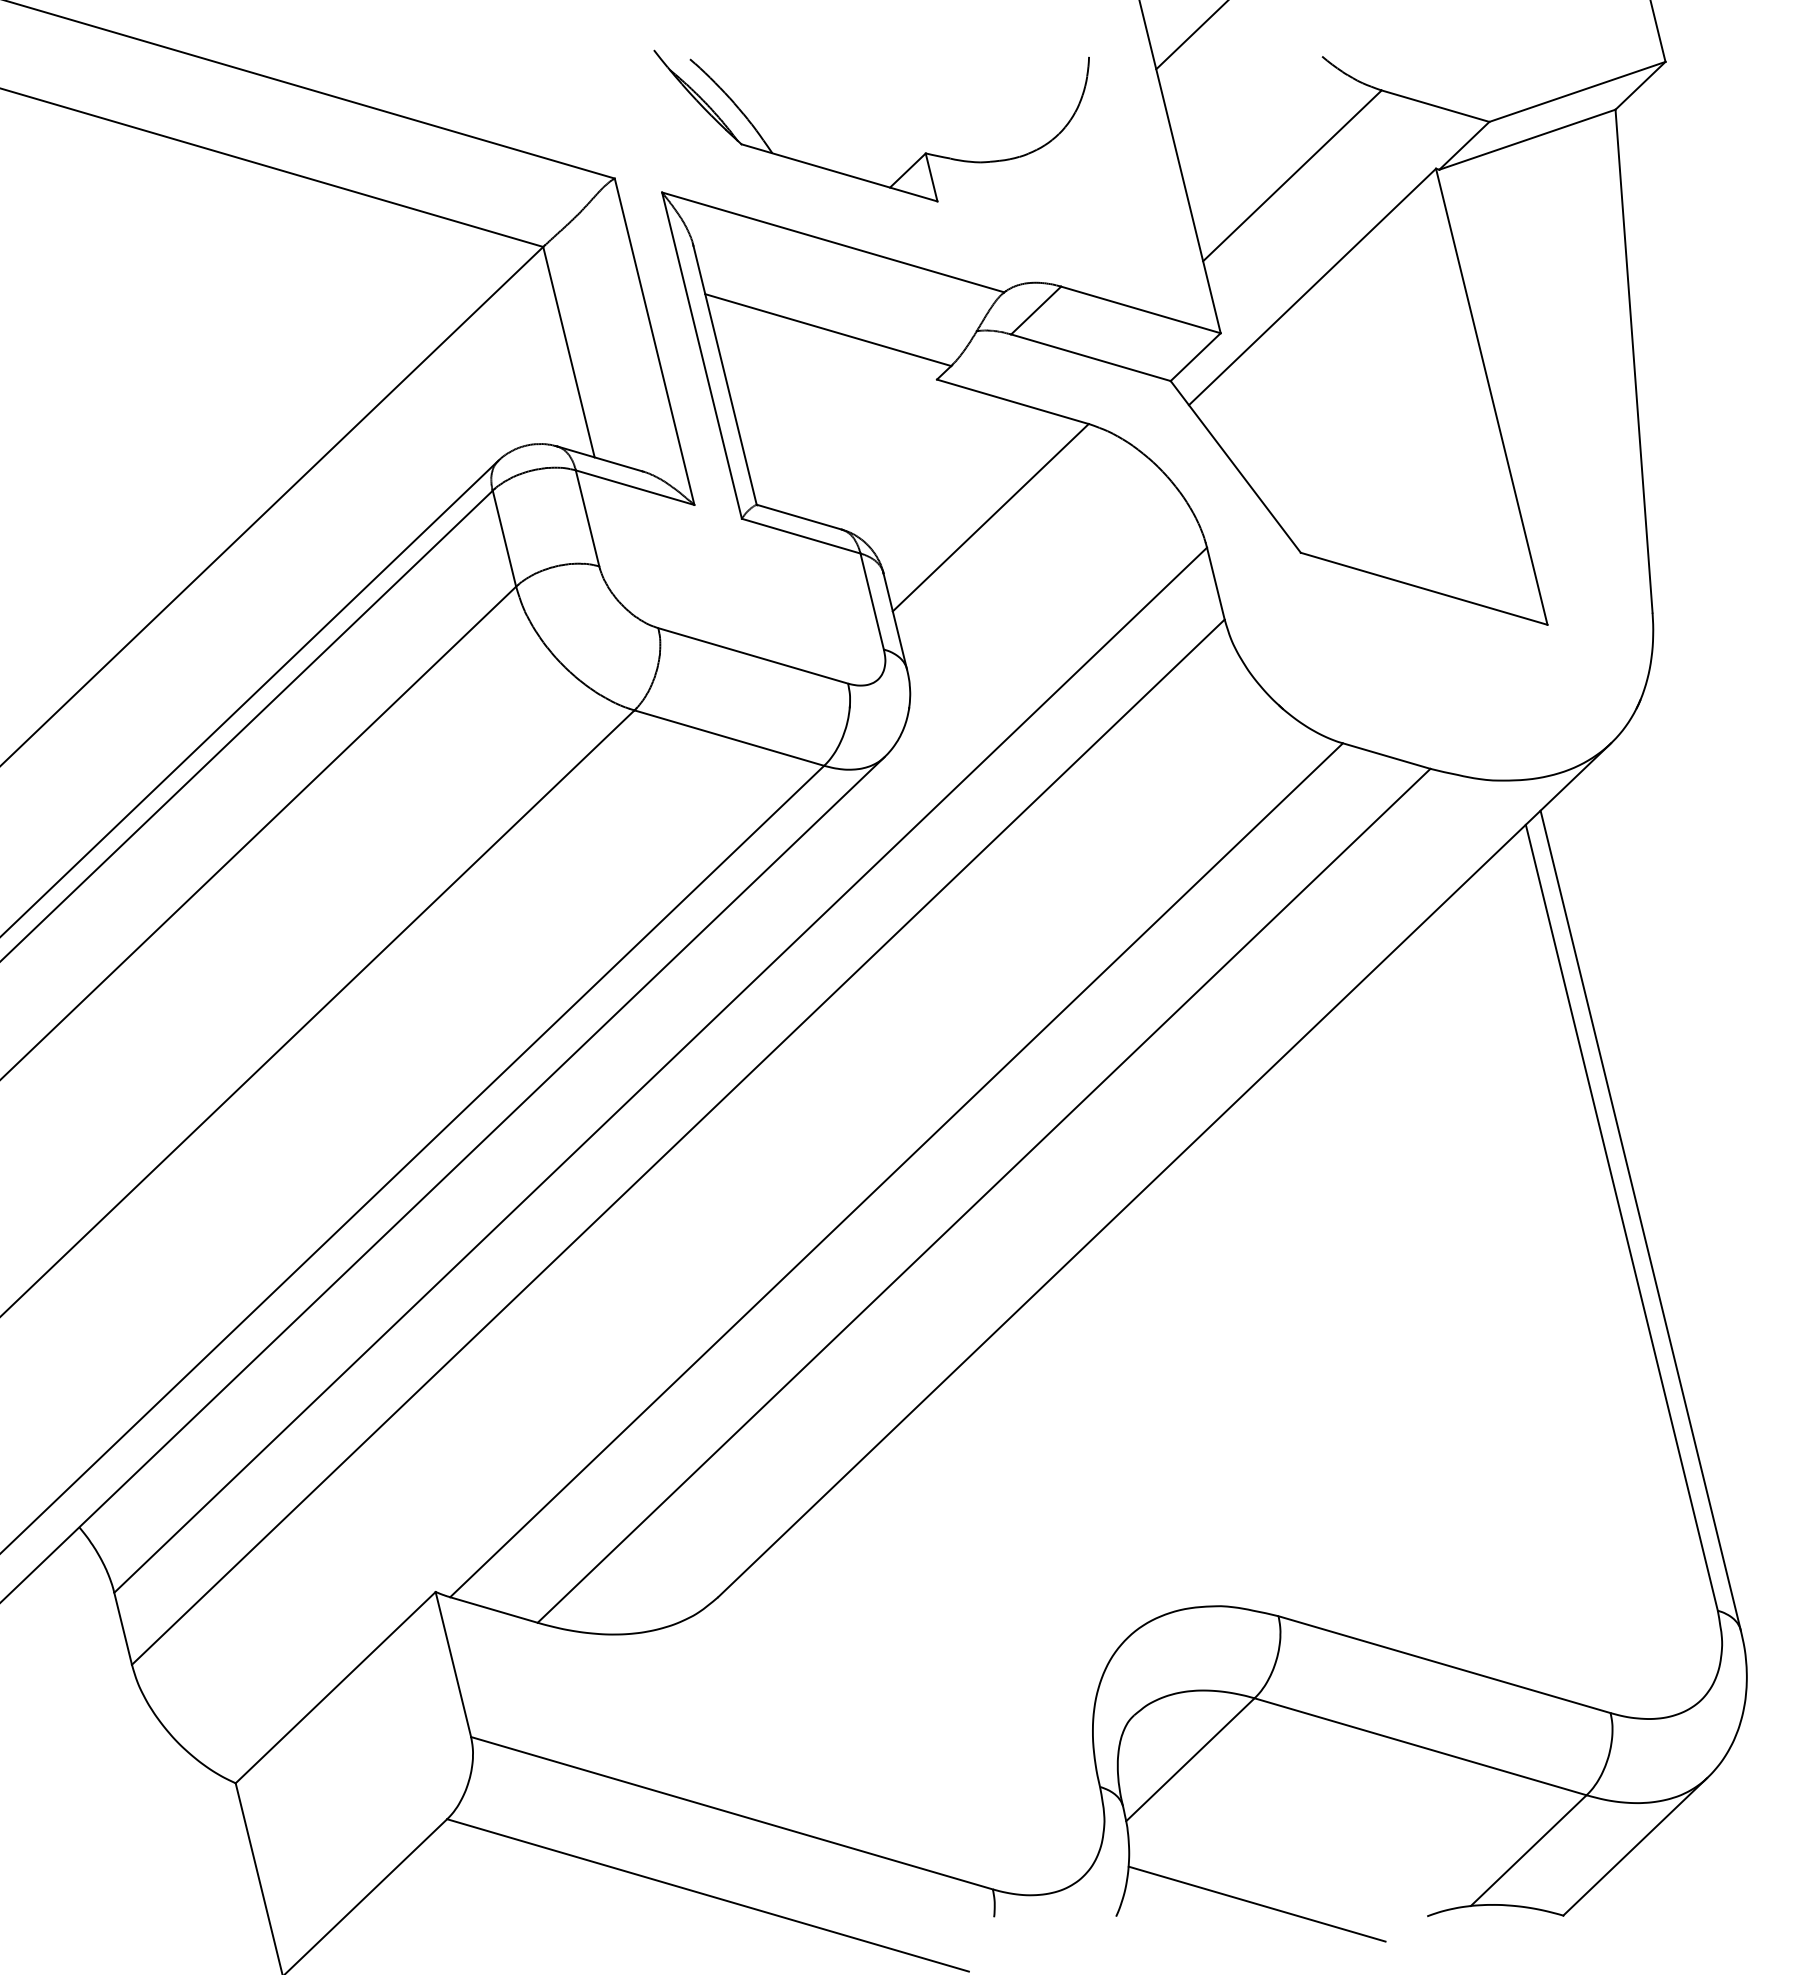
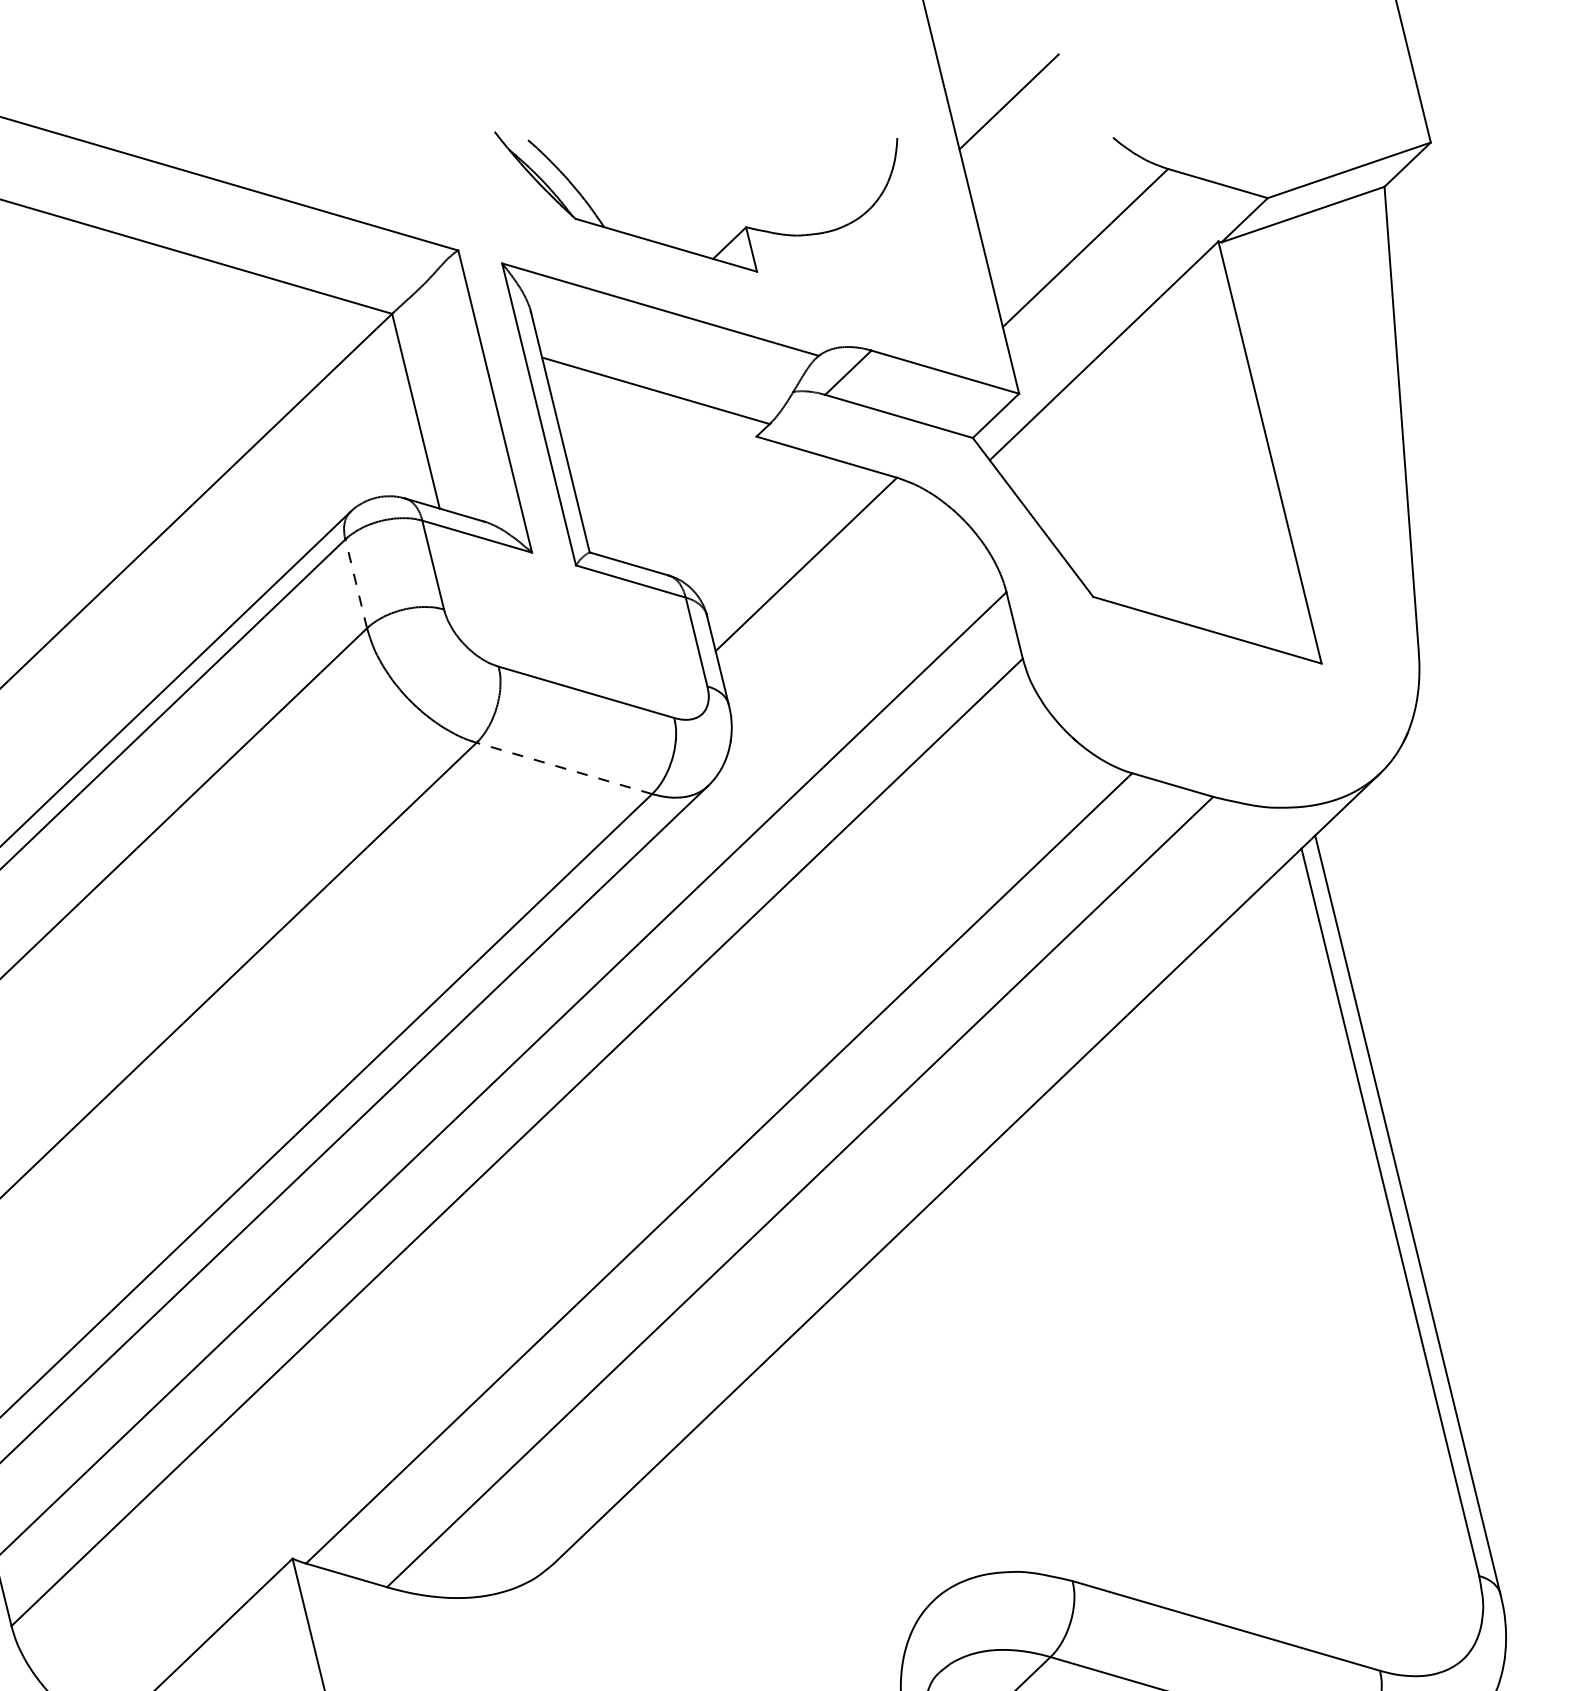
line: (504, 538) -> (356, 583), solid -> dashed
line: (729, 738) -> (564, 768), solid -> dashed

